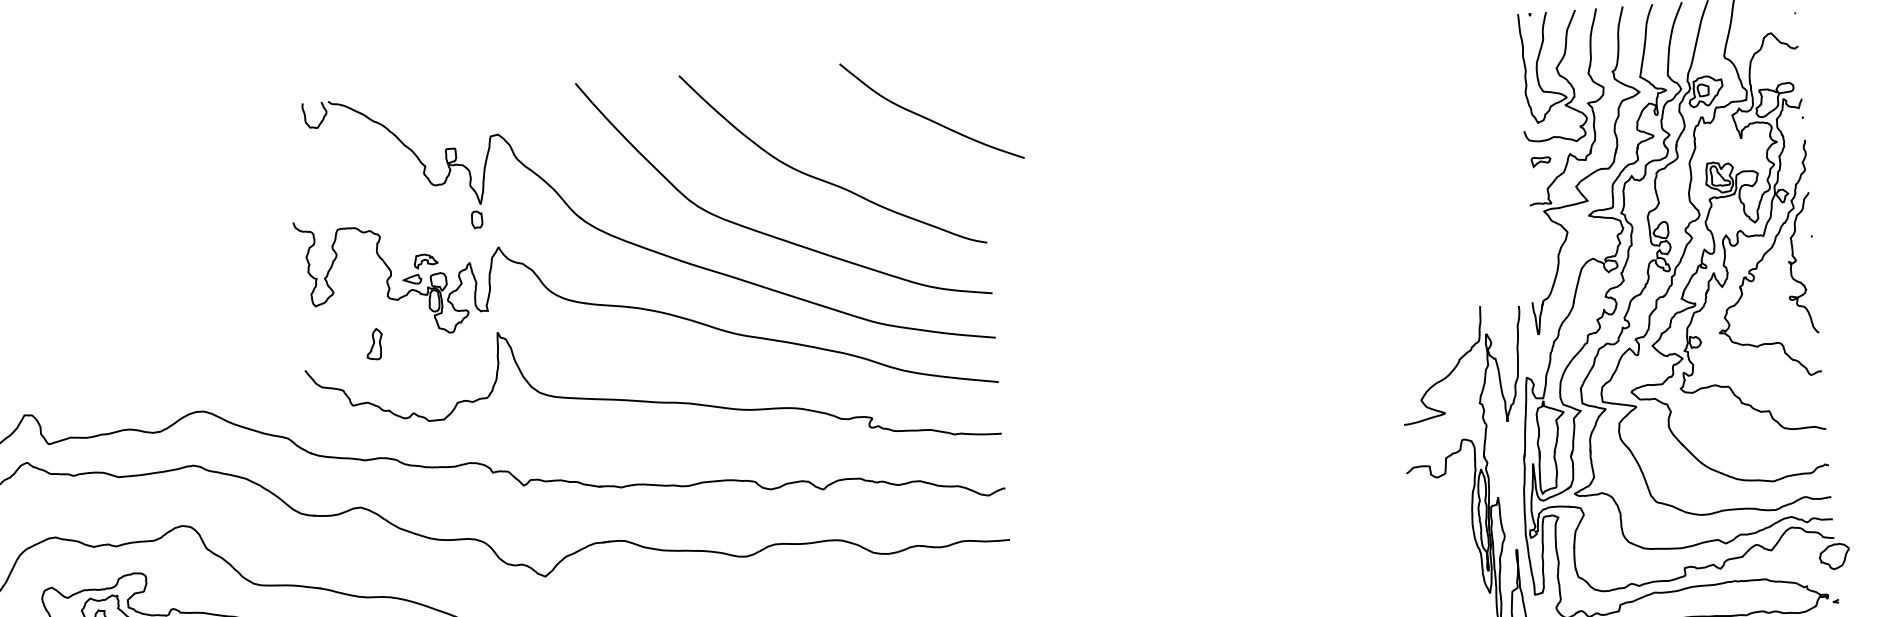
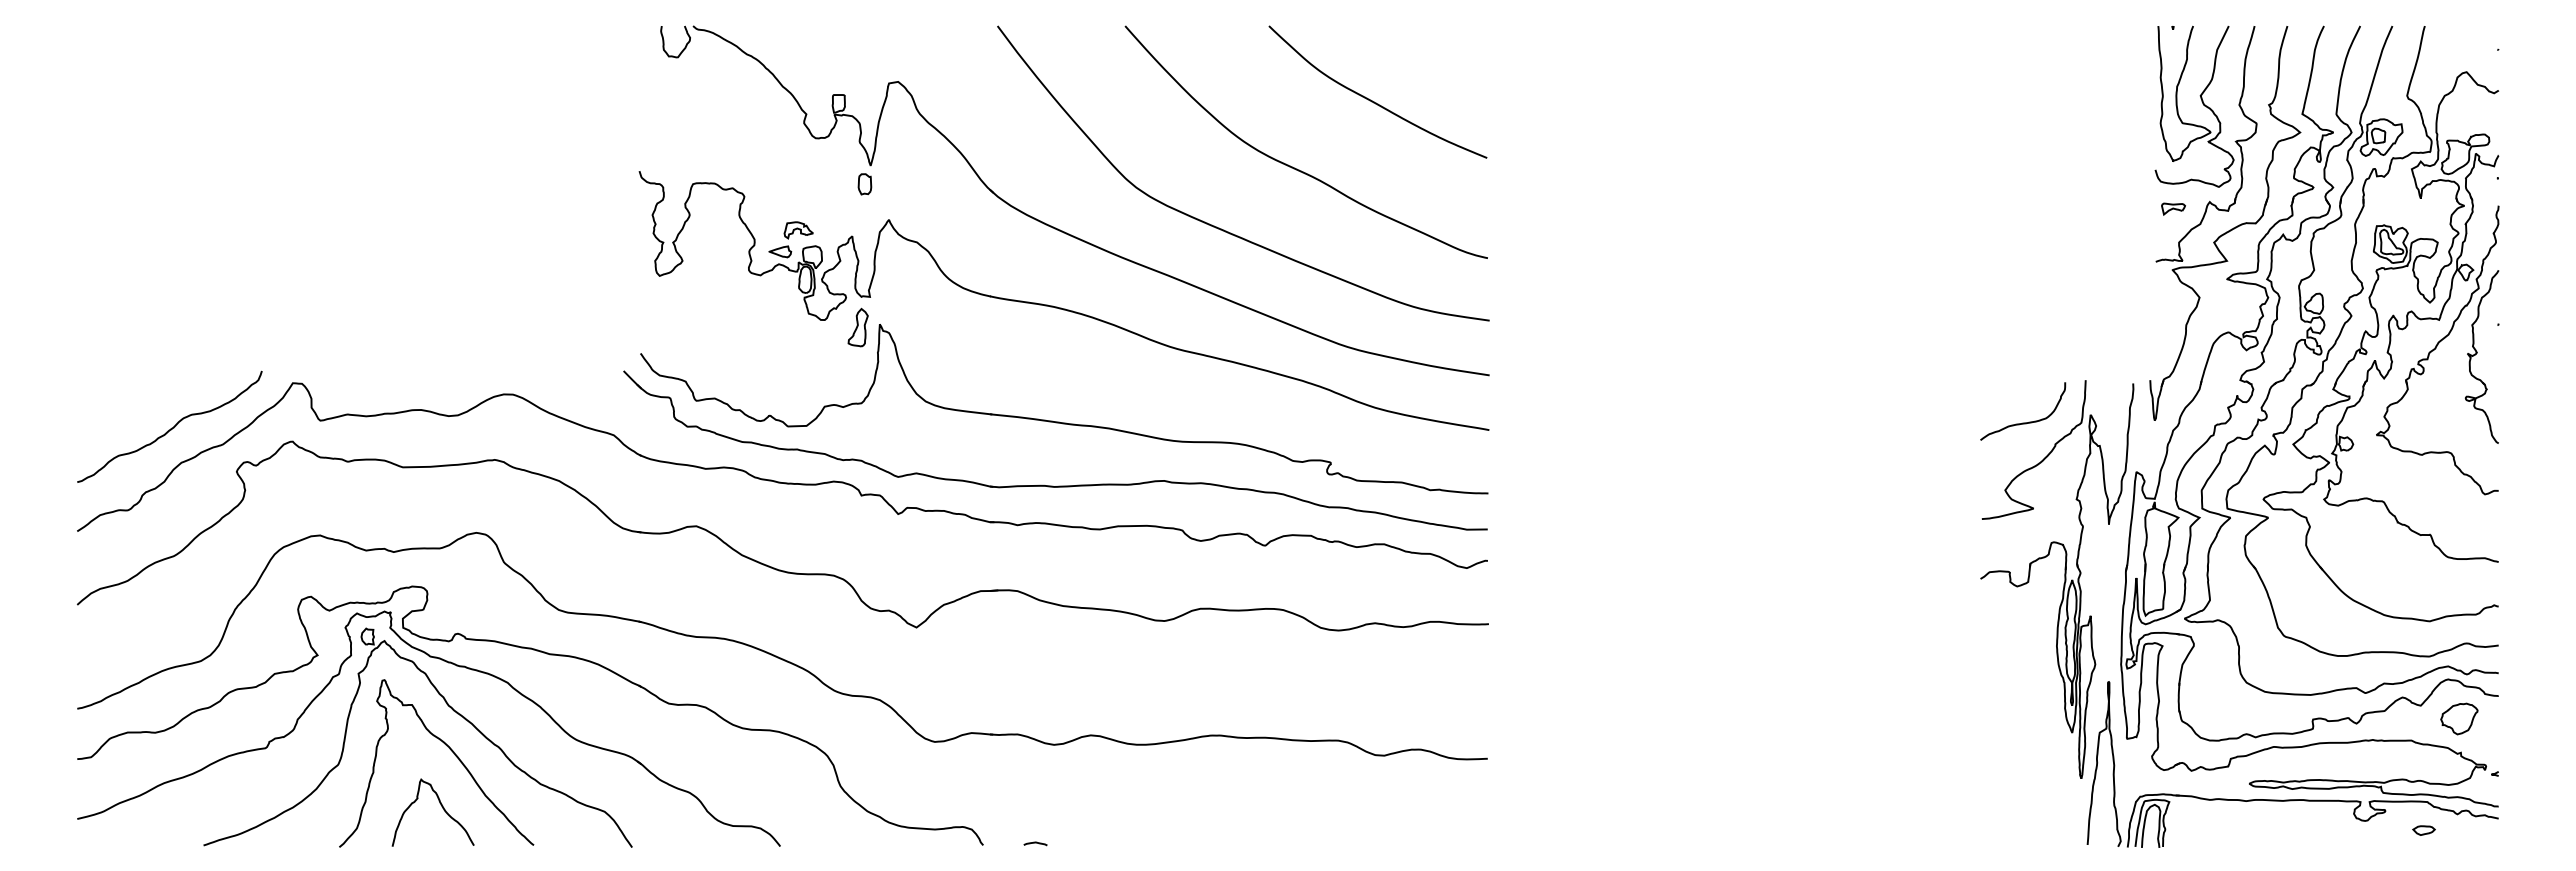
curve: (928, 118) -> (1372, 100), moved
part: (374, 344) -> (857, 327), moved
curve: (1432, 344) -> (2023, 422), added
part: (647, 453) -> (1052, 485), added
part: (1834, 556) -> (2459, 718), moved

